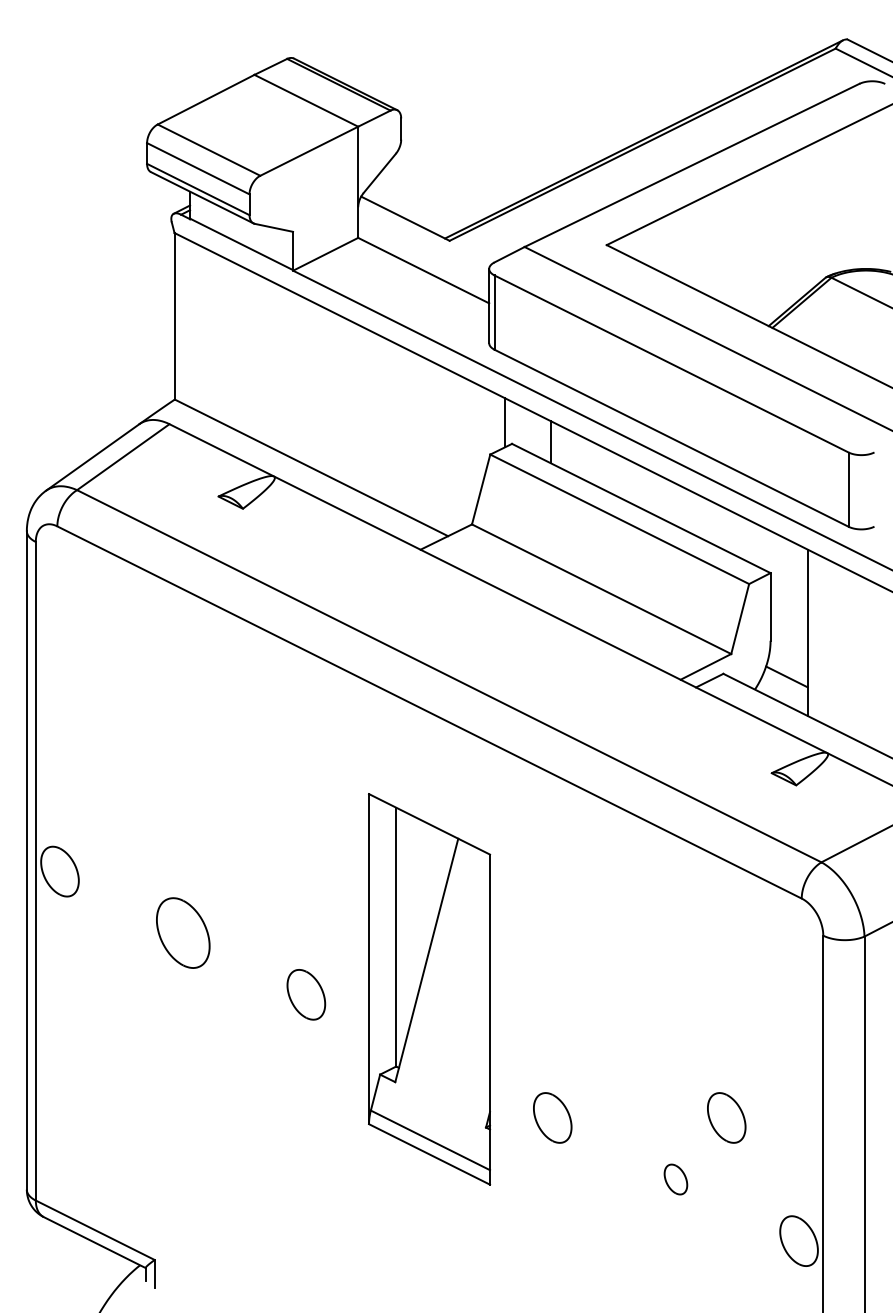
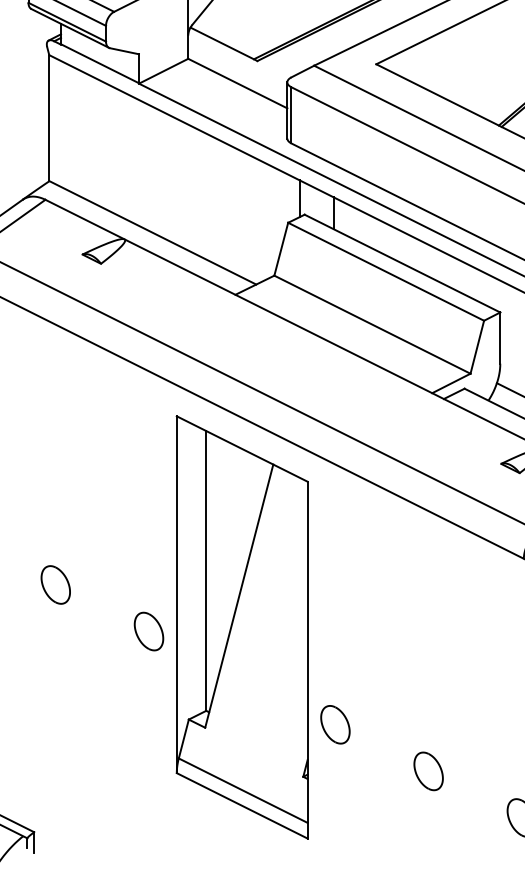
part: (182, 933) -> (55, 585), size x0.71
part: (429, 989) -> (242, 627), size x1.43
part: (726, 1117) -> (466, 724), removed
part: (675, 1179) -> (428, 771), size x1.67

